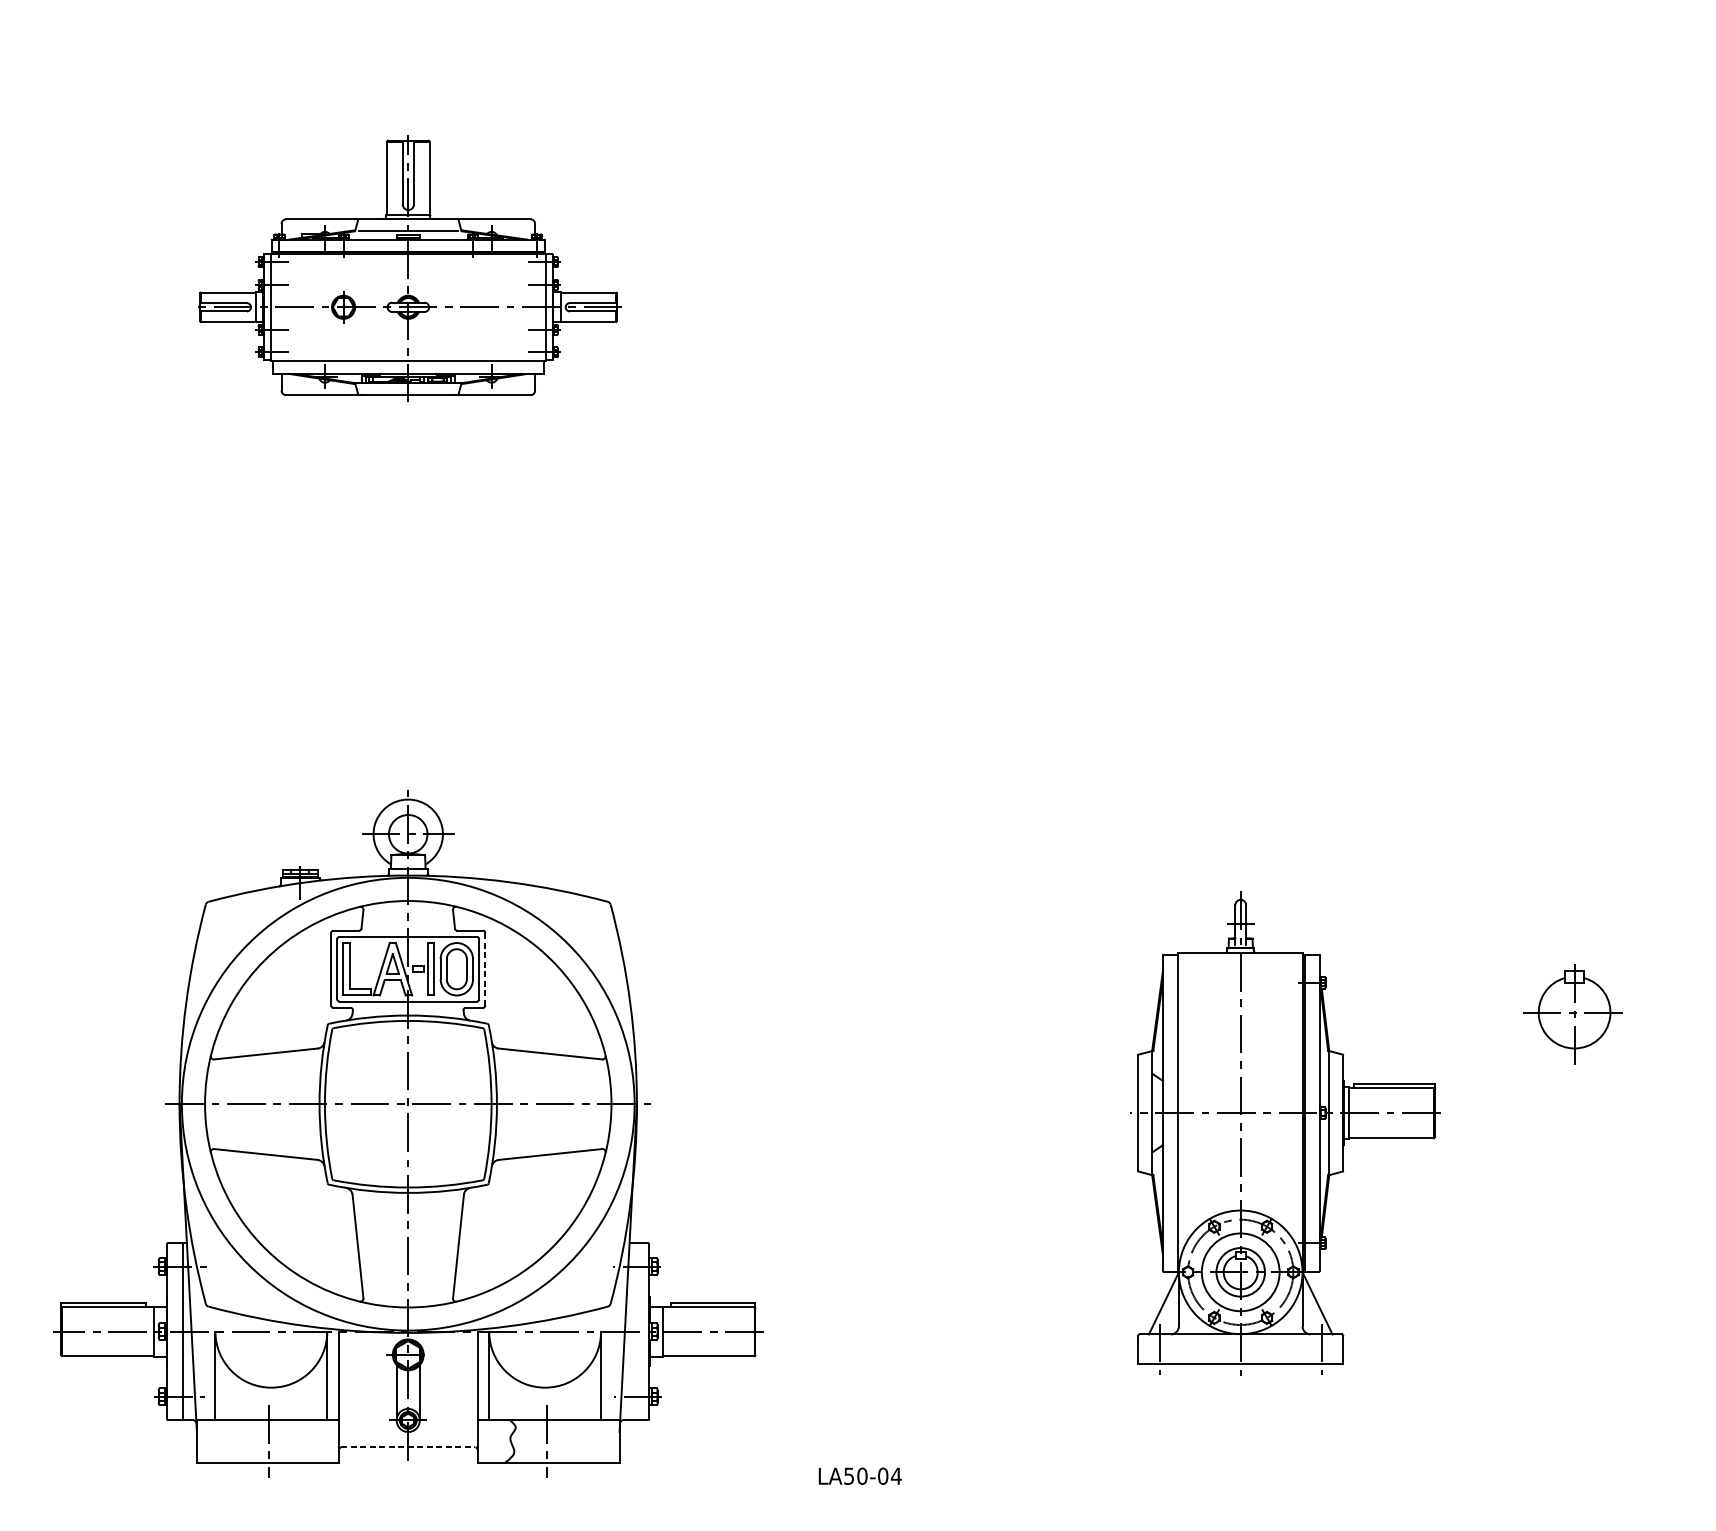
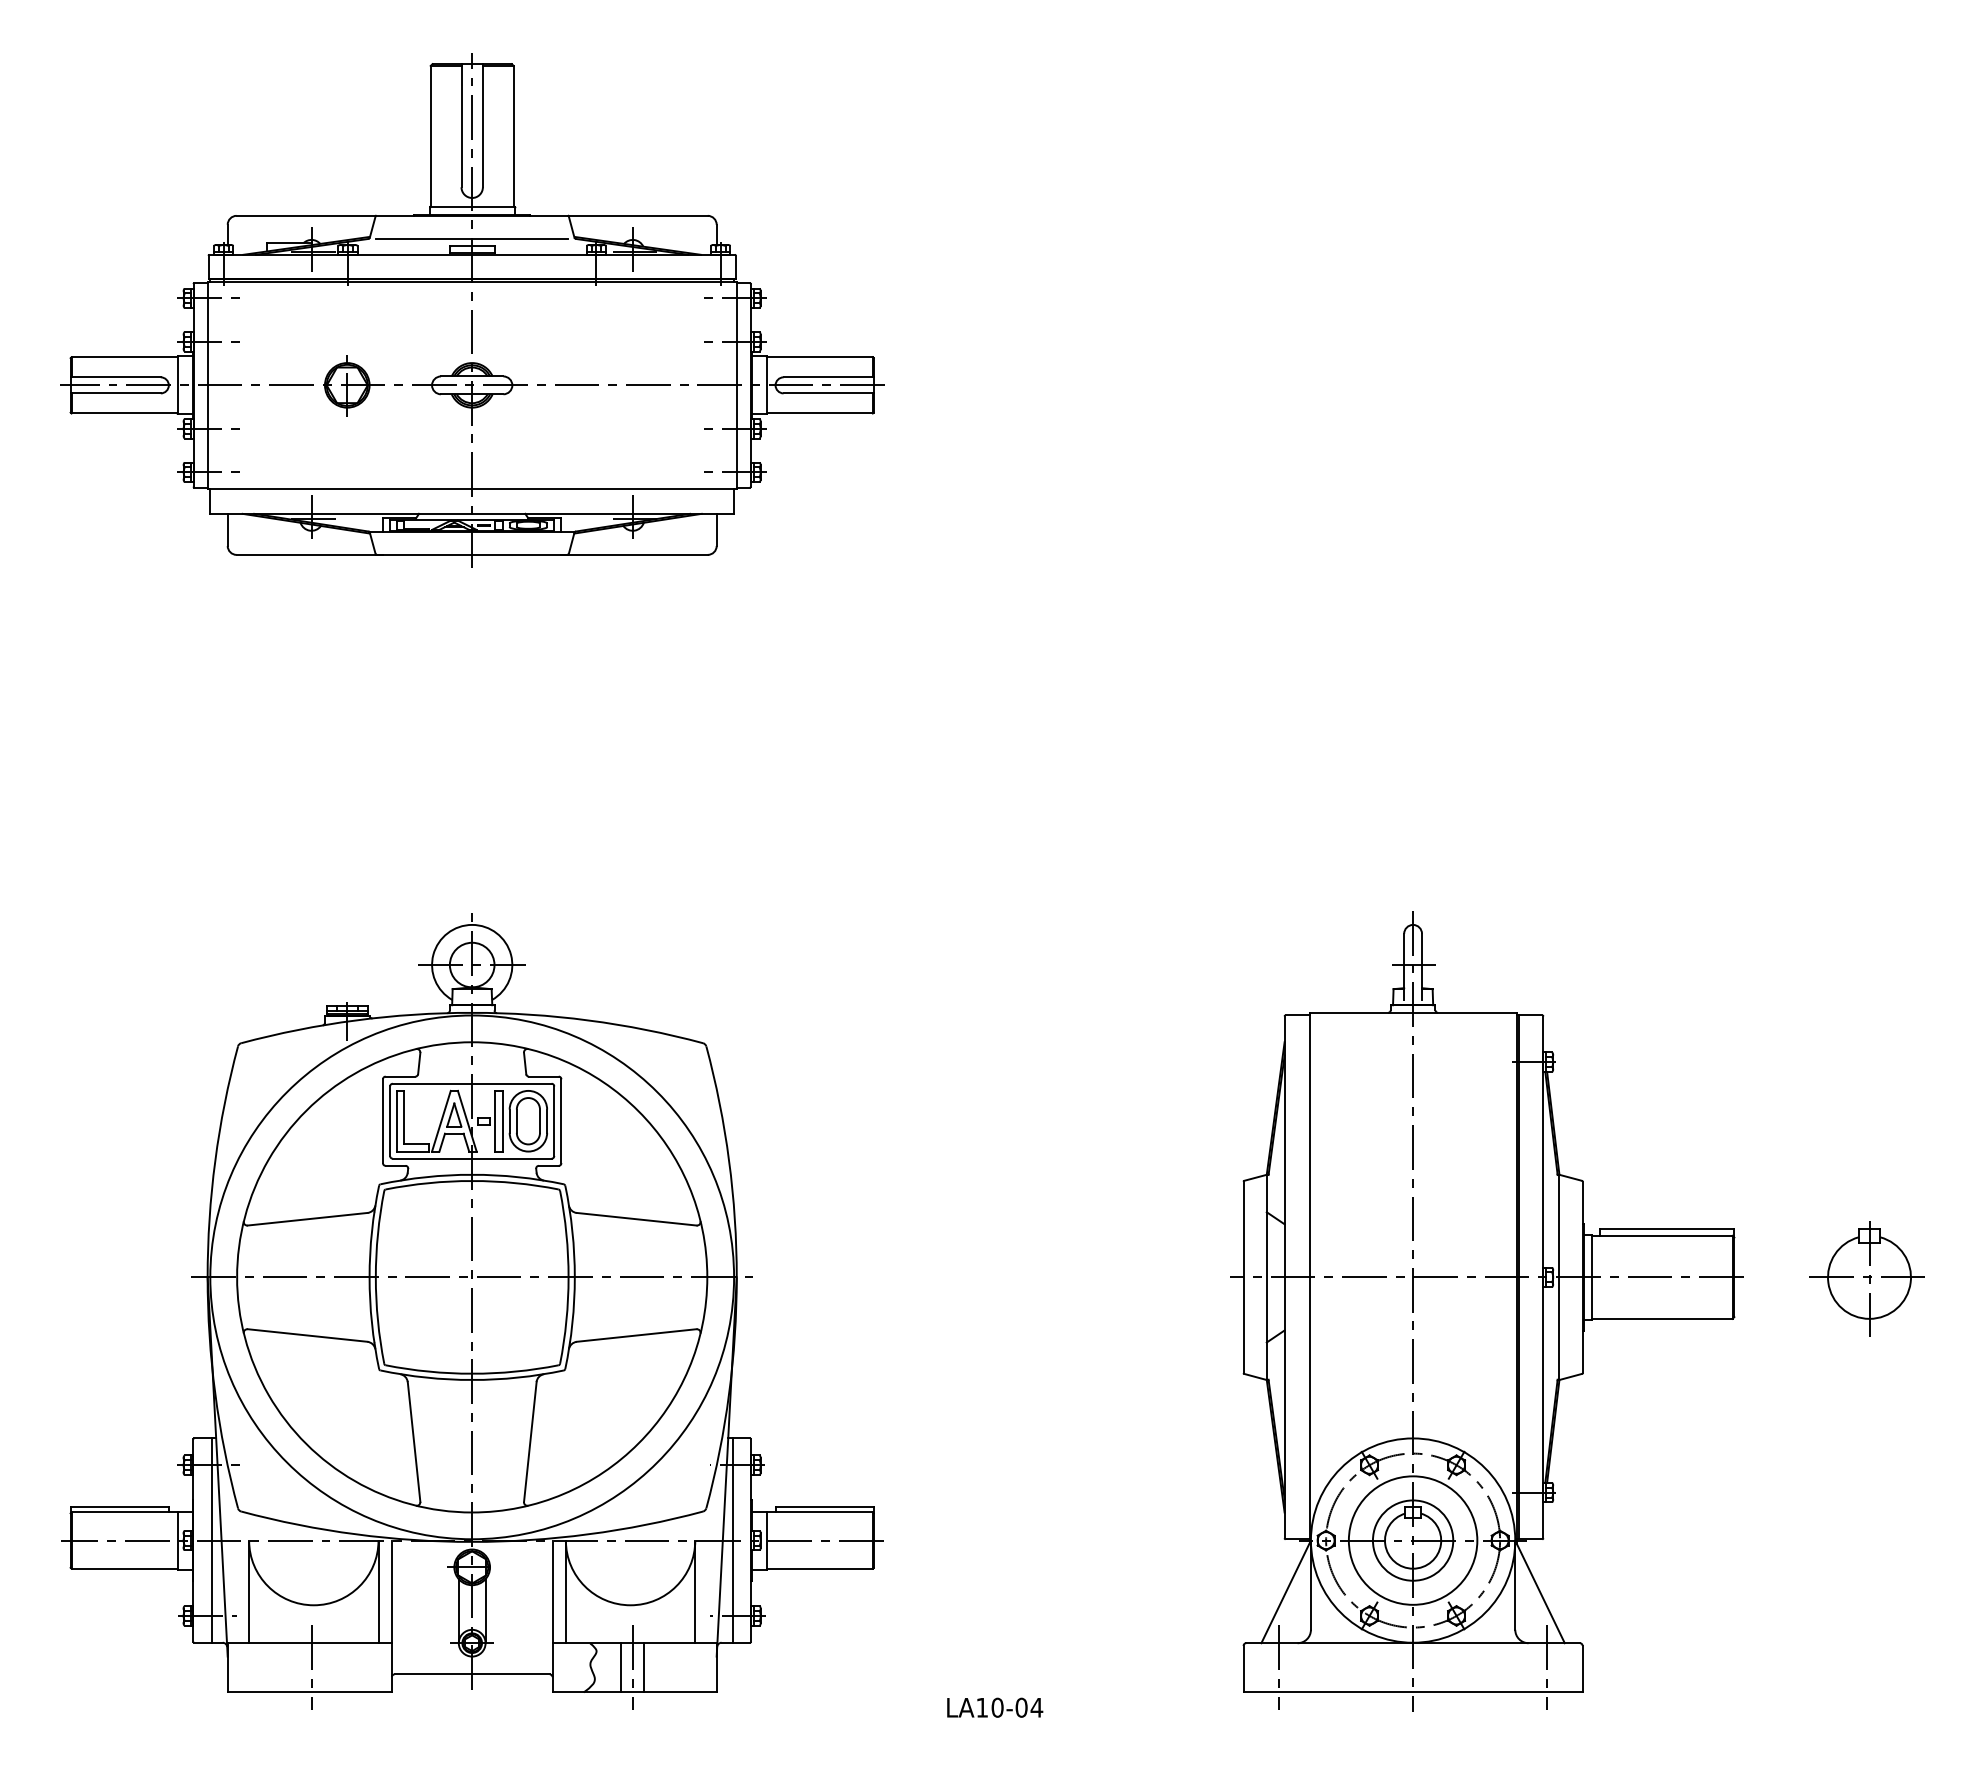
part: (408, 268) -> (472, 310), size x1.67
line: (485, 969) -> (561, 1121), dashed -> solid
part: (1571, 1013) -> (1866, 1278), moved
part: (1285, 1133) -> (1486, 1311), size x1.43
line: (633, 1331) -> (732, 1540), added
line: (537, 1441) -> (621, 1667), added
line: (557, 1441) -> (644, 1667), added
line: (408, 1447) -> (472, 1674), dashed -> solid
text: (848, 1476) -> (981, 1707), LA50-04 -> LA10-04

